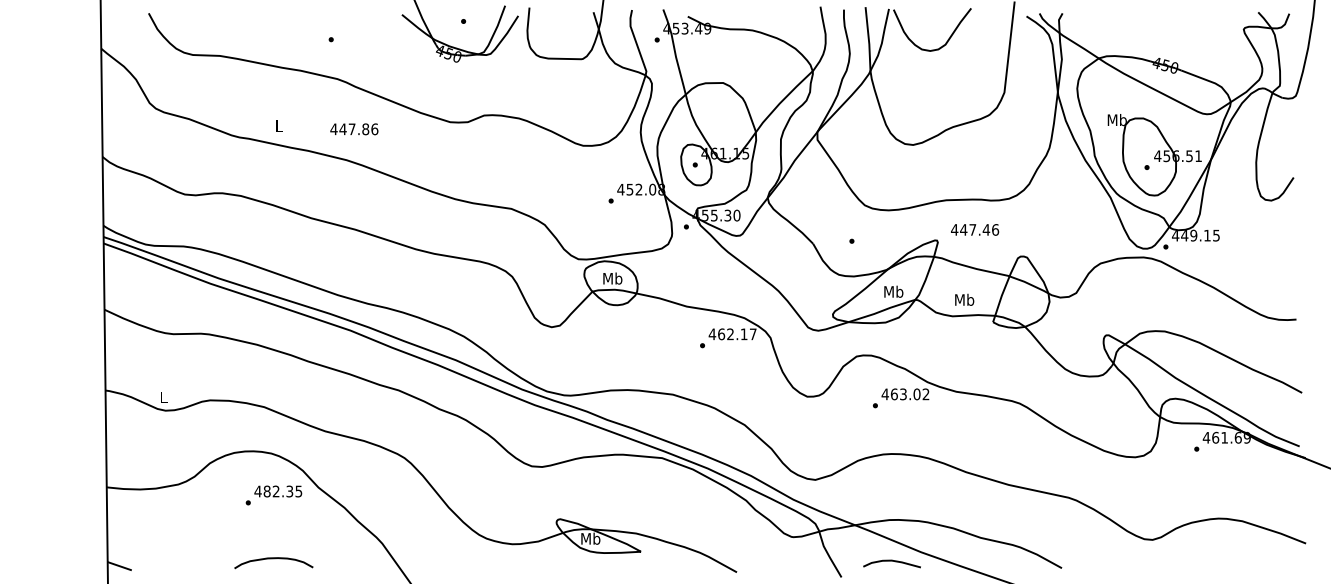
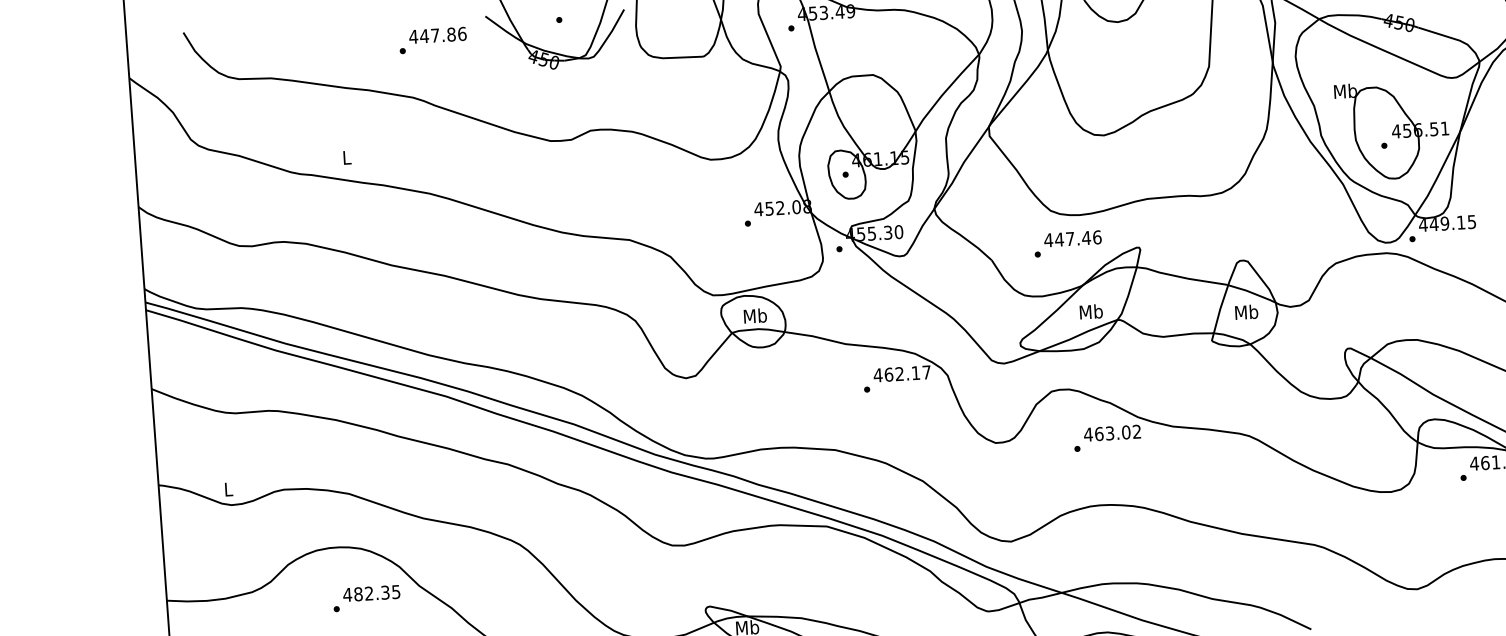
text: (354, 129) -> (438, 35), moved
text: (975, 229) -> (1073, 238), moved
text: (964, 299) -> (1246, 311), moved

